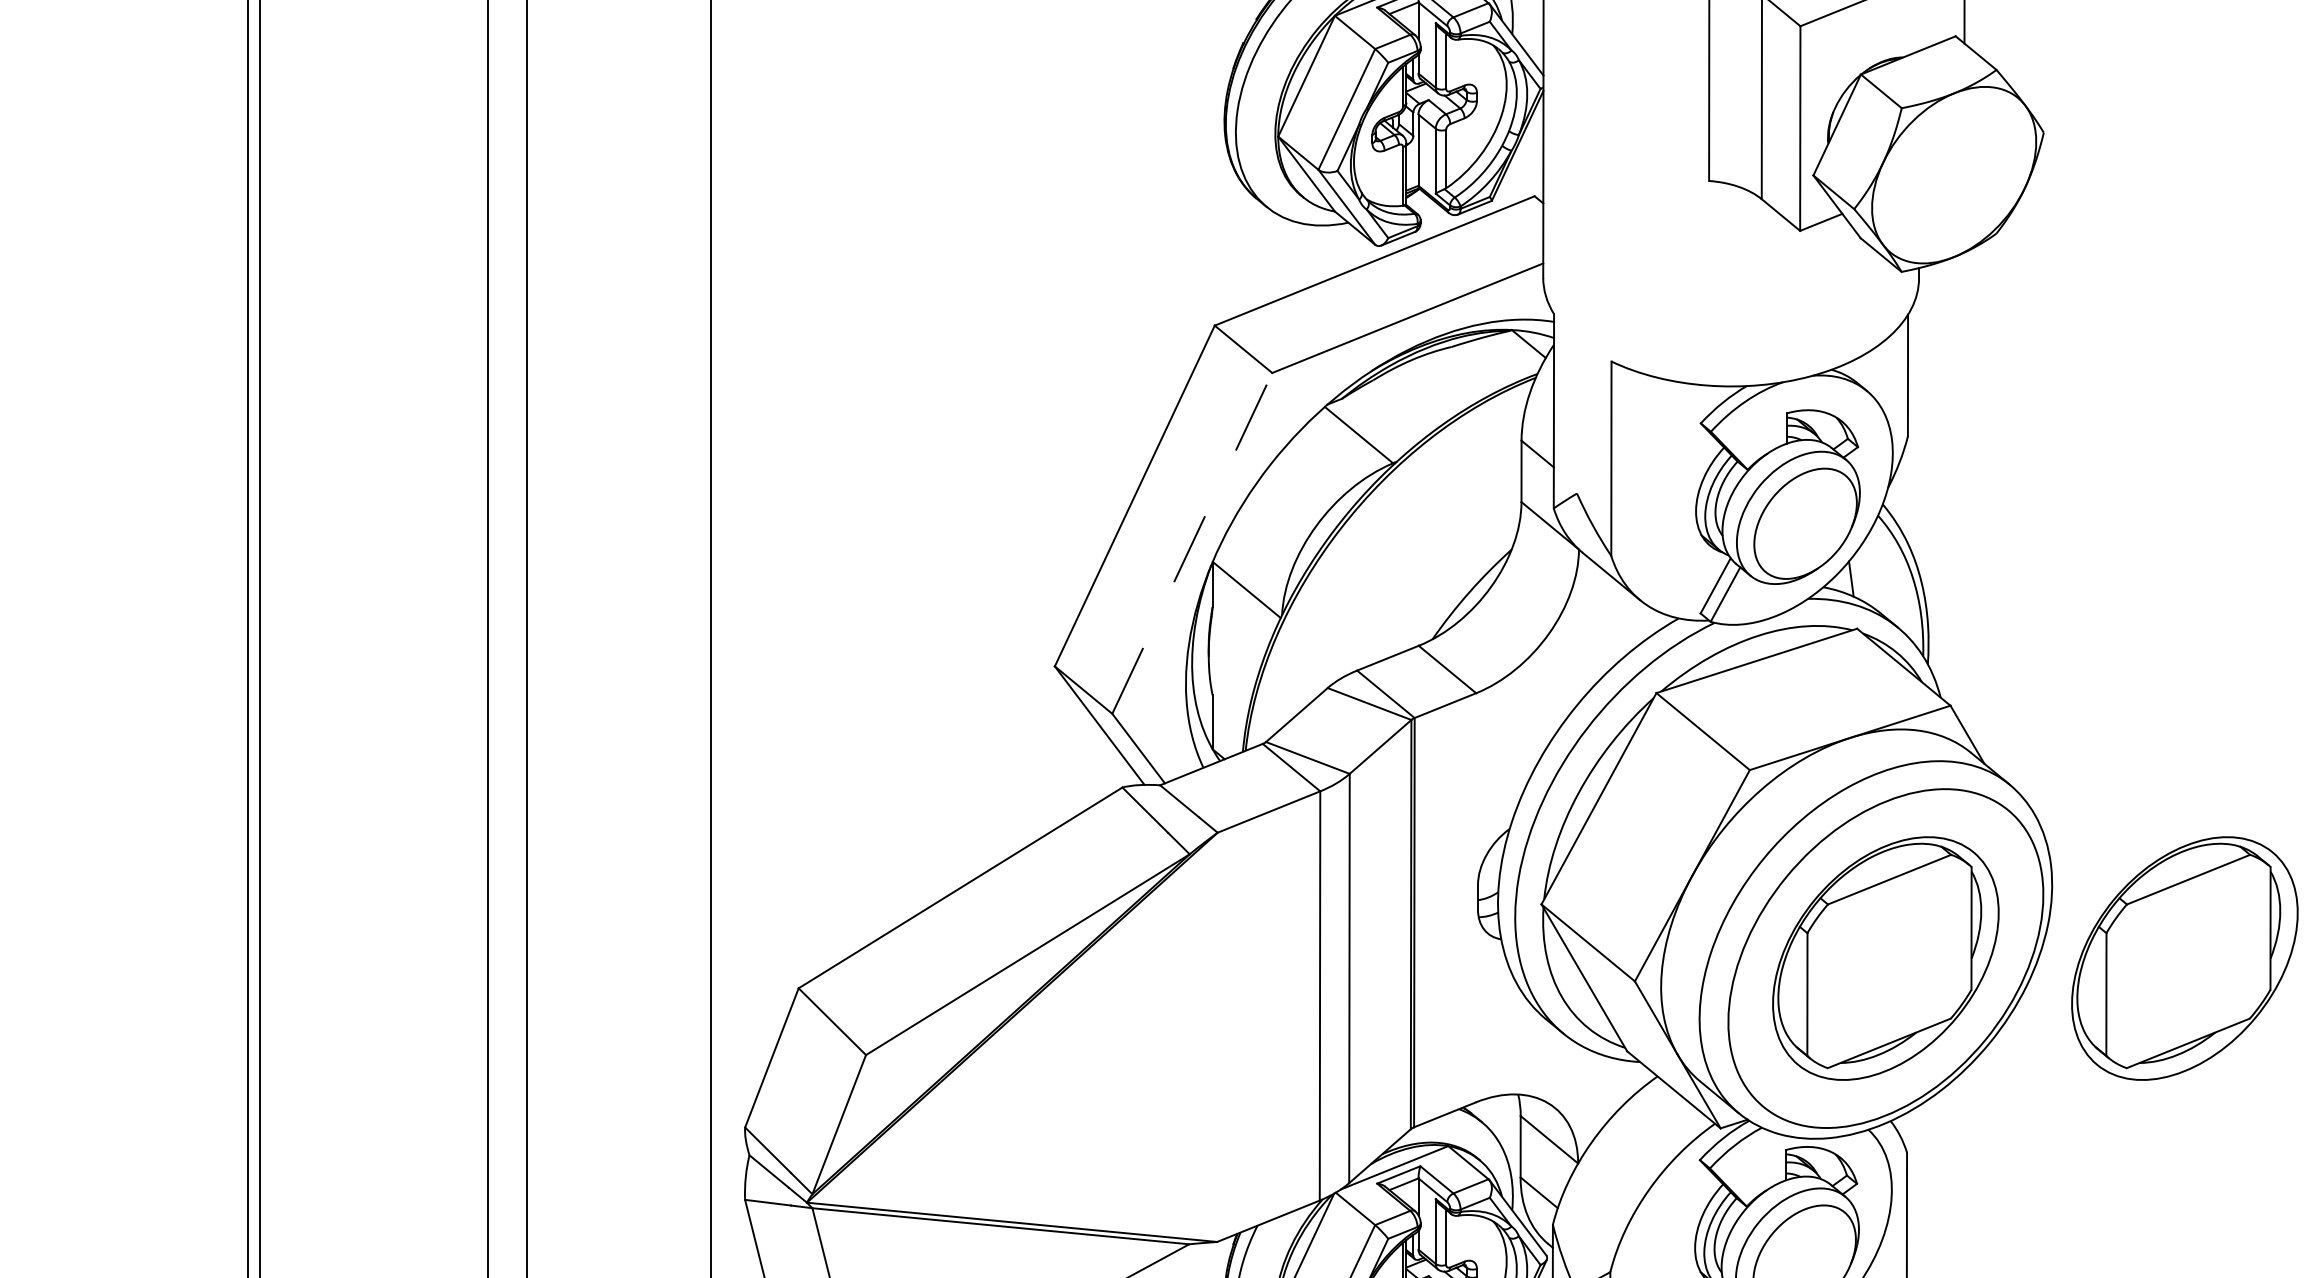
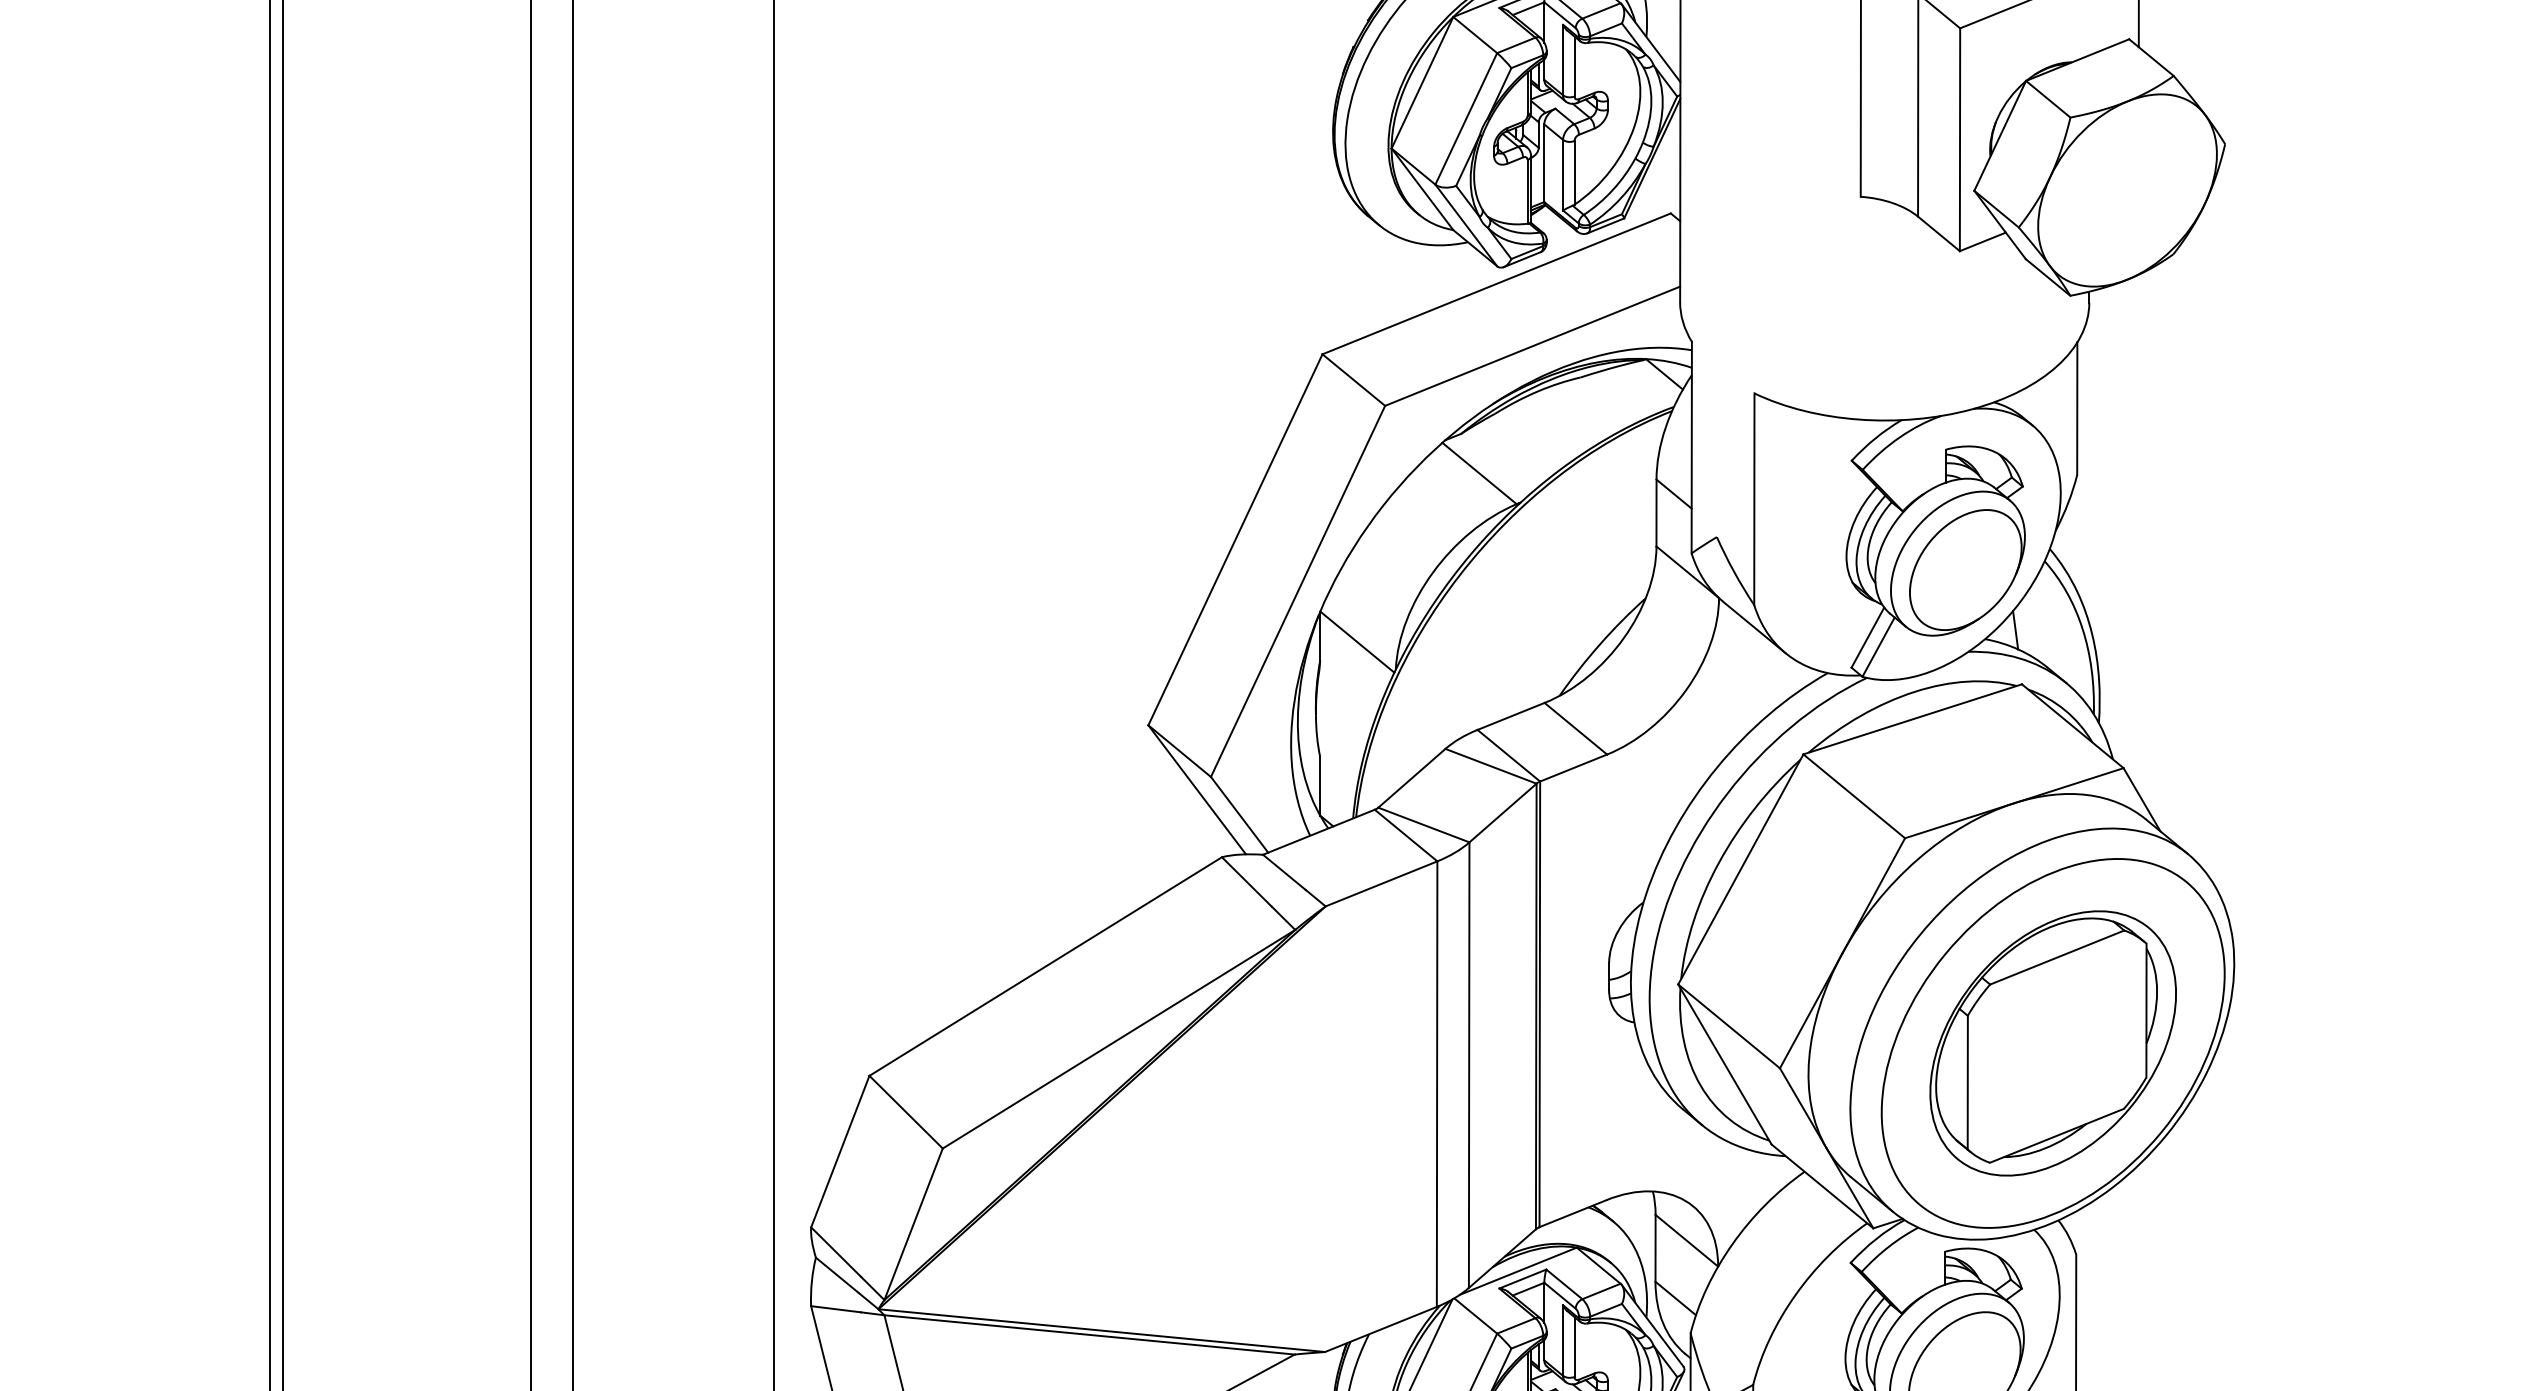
line: (1192, 542) -> (1298, 590), dashed -> solid
part: (2184, 958) -> (2378, 1043), removed

